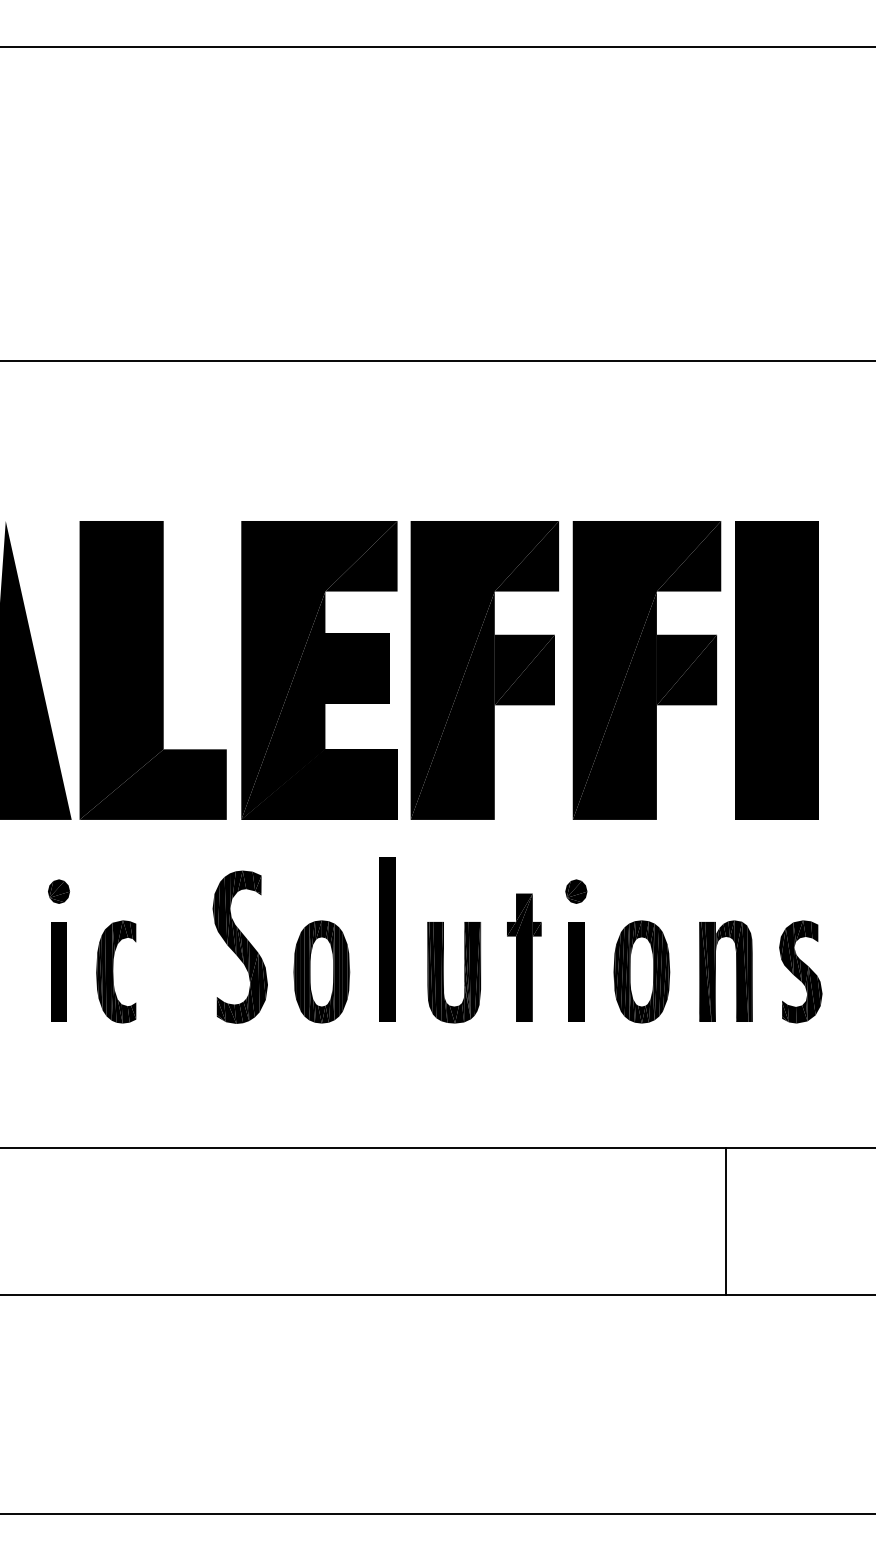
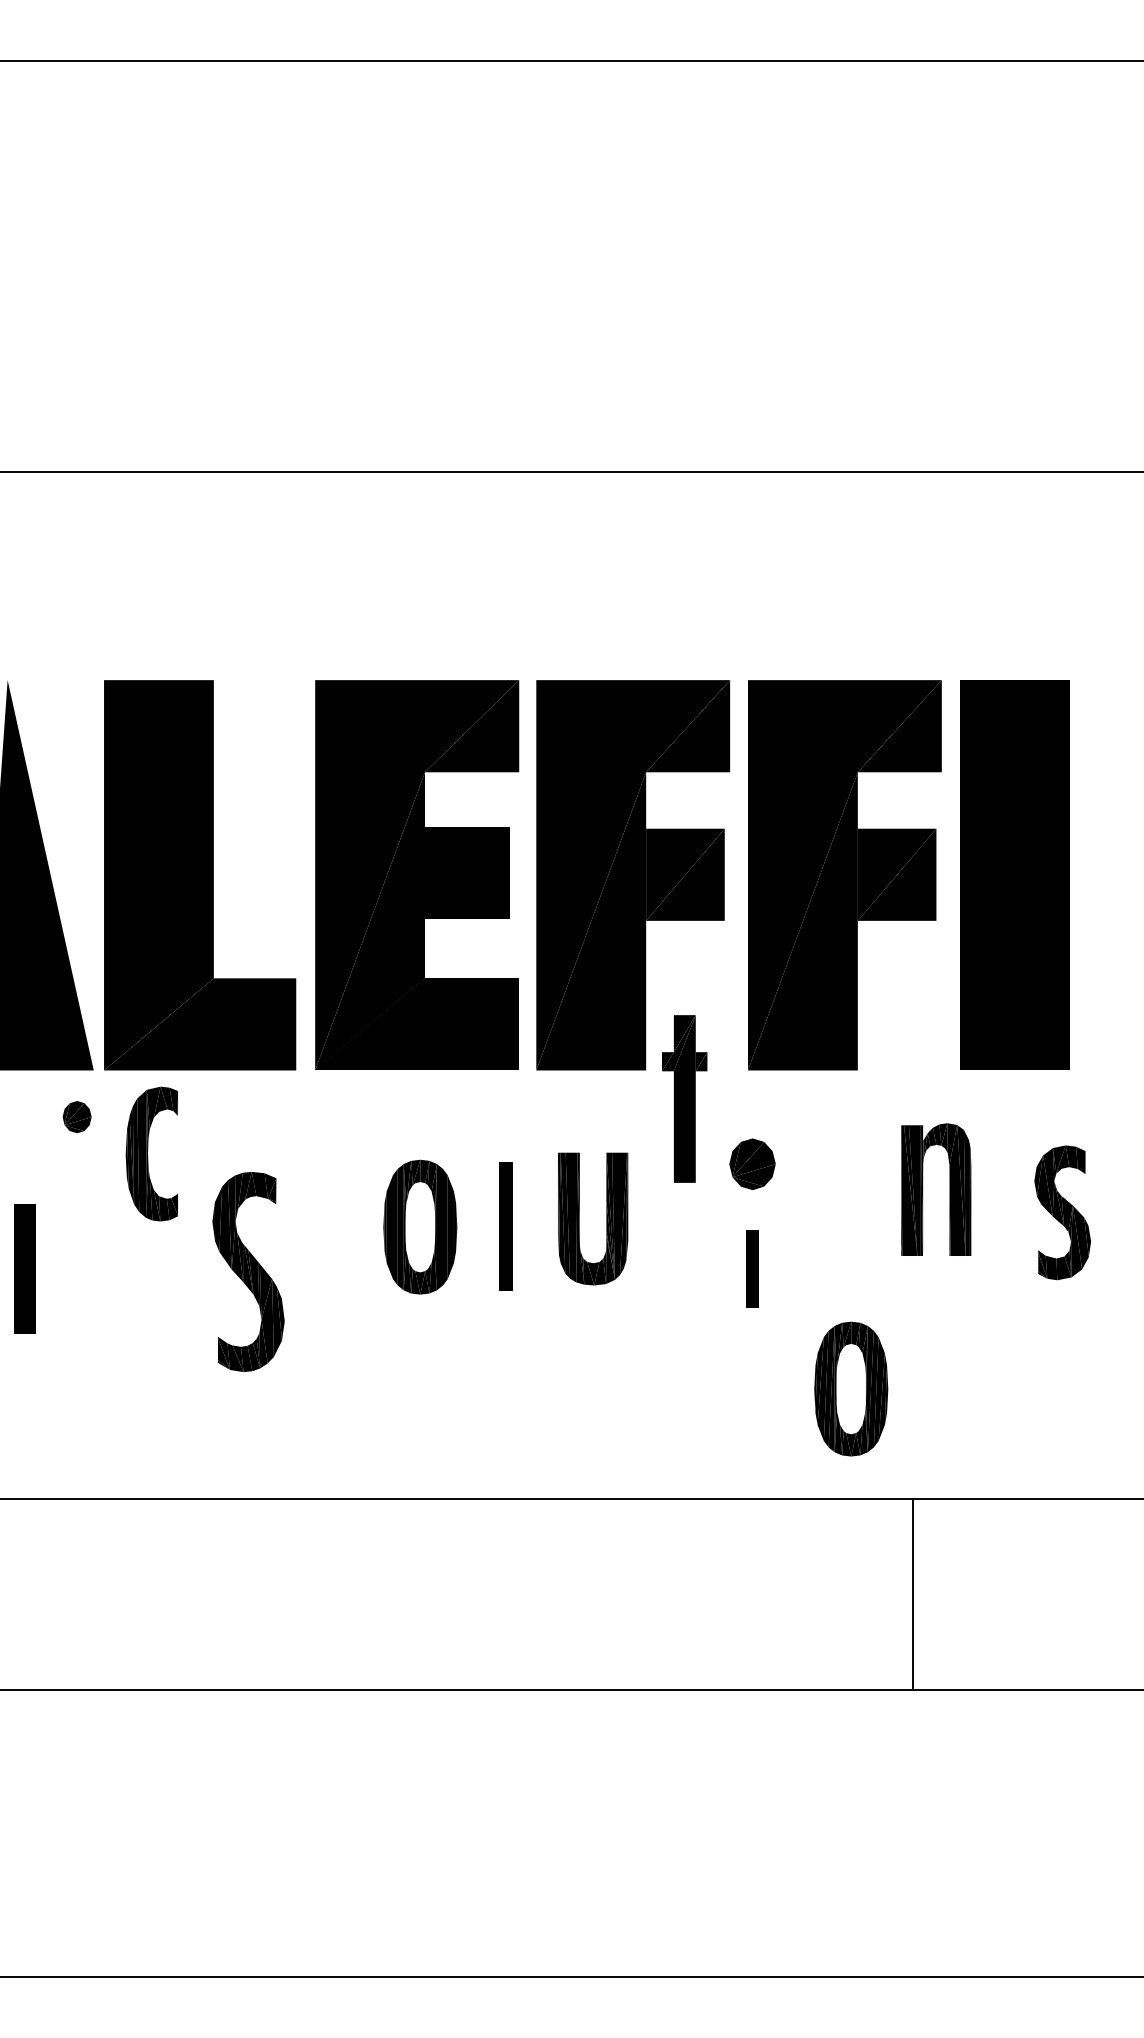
part: (58, 891) -> (76, 1116), moved
part: (576, 891) -> (752, 1163), size x1.6
part: (387, 939) -> (506, 1226), size x0.6
part: (239, 946) -> (247, 1271), moved
part: (524, 957) -> (684, 1098), moved
part: (715, 970) -> (922, 1188), moved
part: (58, 971) -> (24, 1268), moved
part: (116, 971) -> (152, 1153), moved
part: (321, 971) -> (419, 1226), moved
part: (576, 971) -> (752, 1268), size x0.6
part: (641, 971) -> (850, 1388), moved
part: (800, 971) -> (1062, 1212), moved
part: (464, 972) -> (606, 1218), moved
line: (725, 1221) -> (912, 1594), moved

